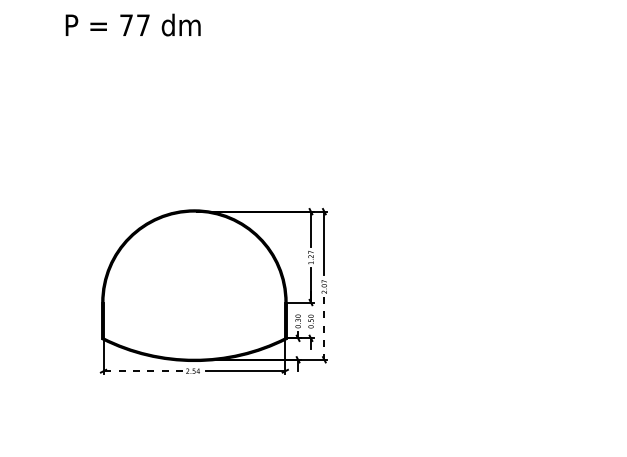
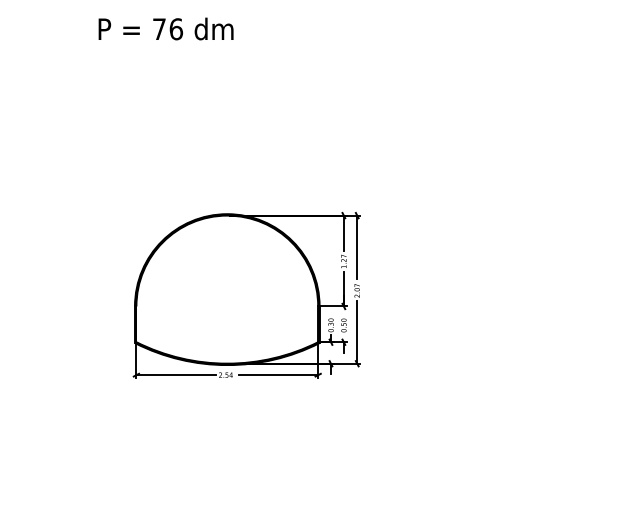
text: (143, 25) -> (176, 29), 77 -> 76
line: (324, 328) -> (357, 332), dashed -> solid
line: (143, 371) -> (176, 375), dashed -> solid

